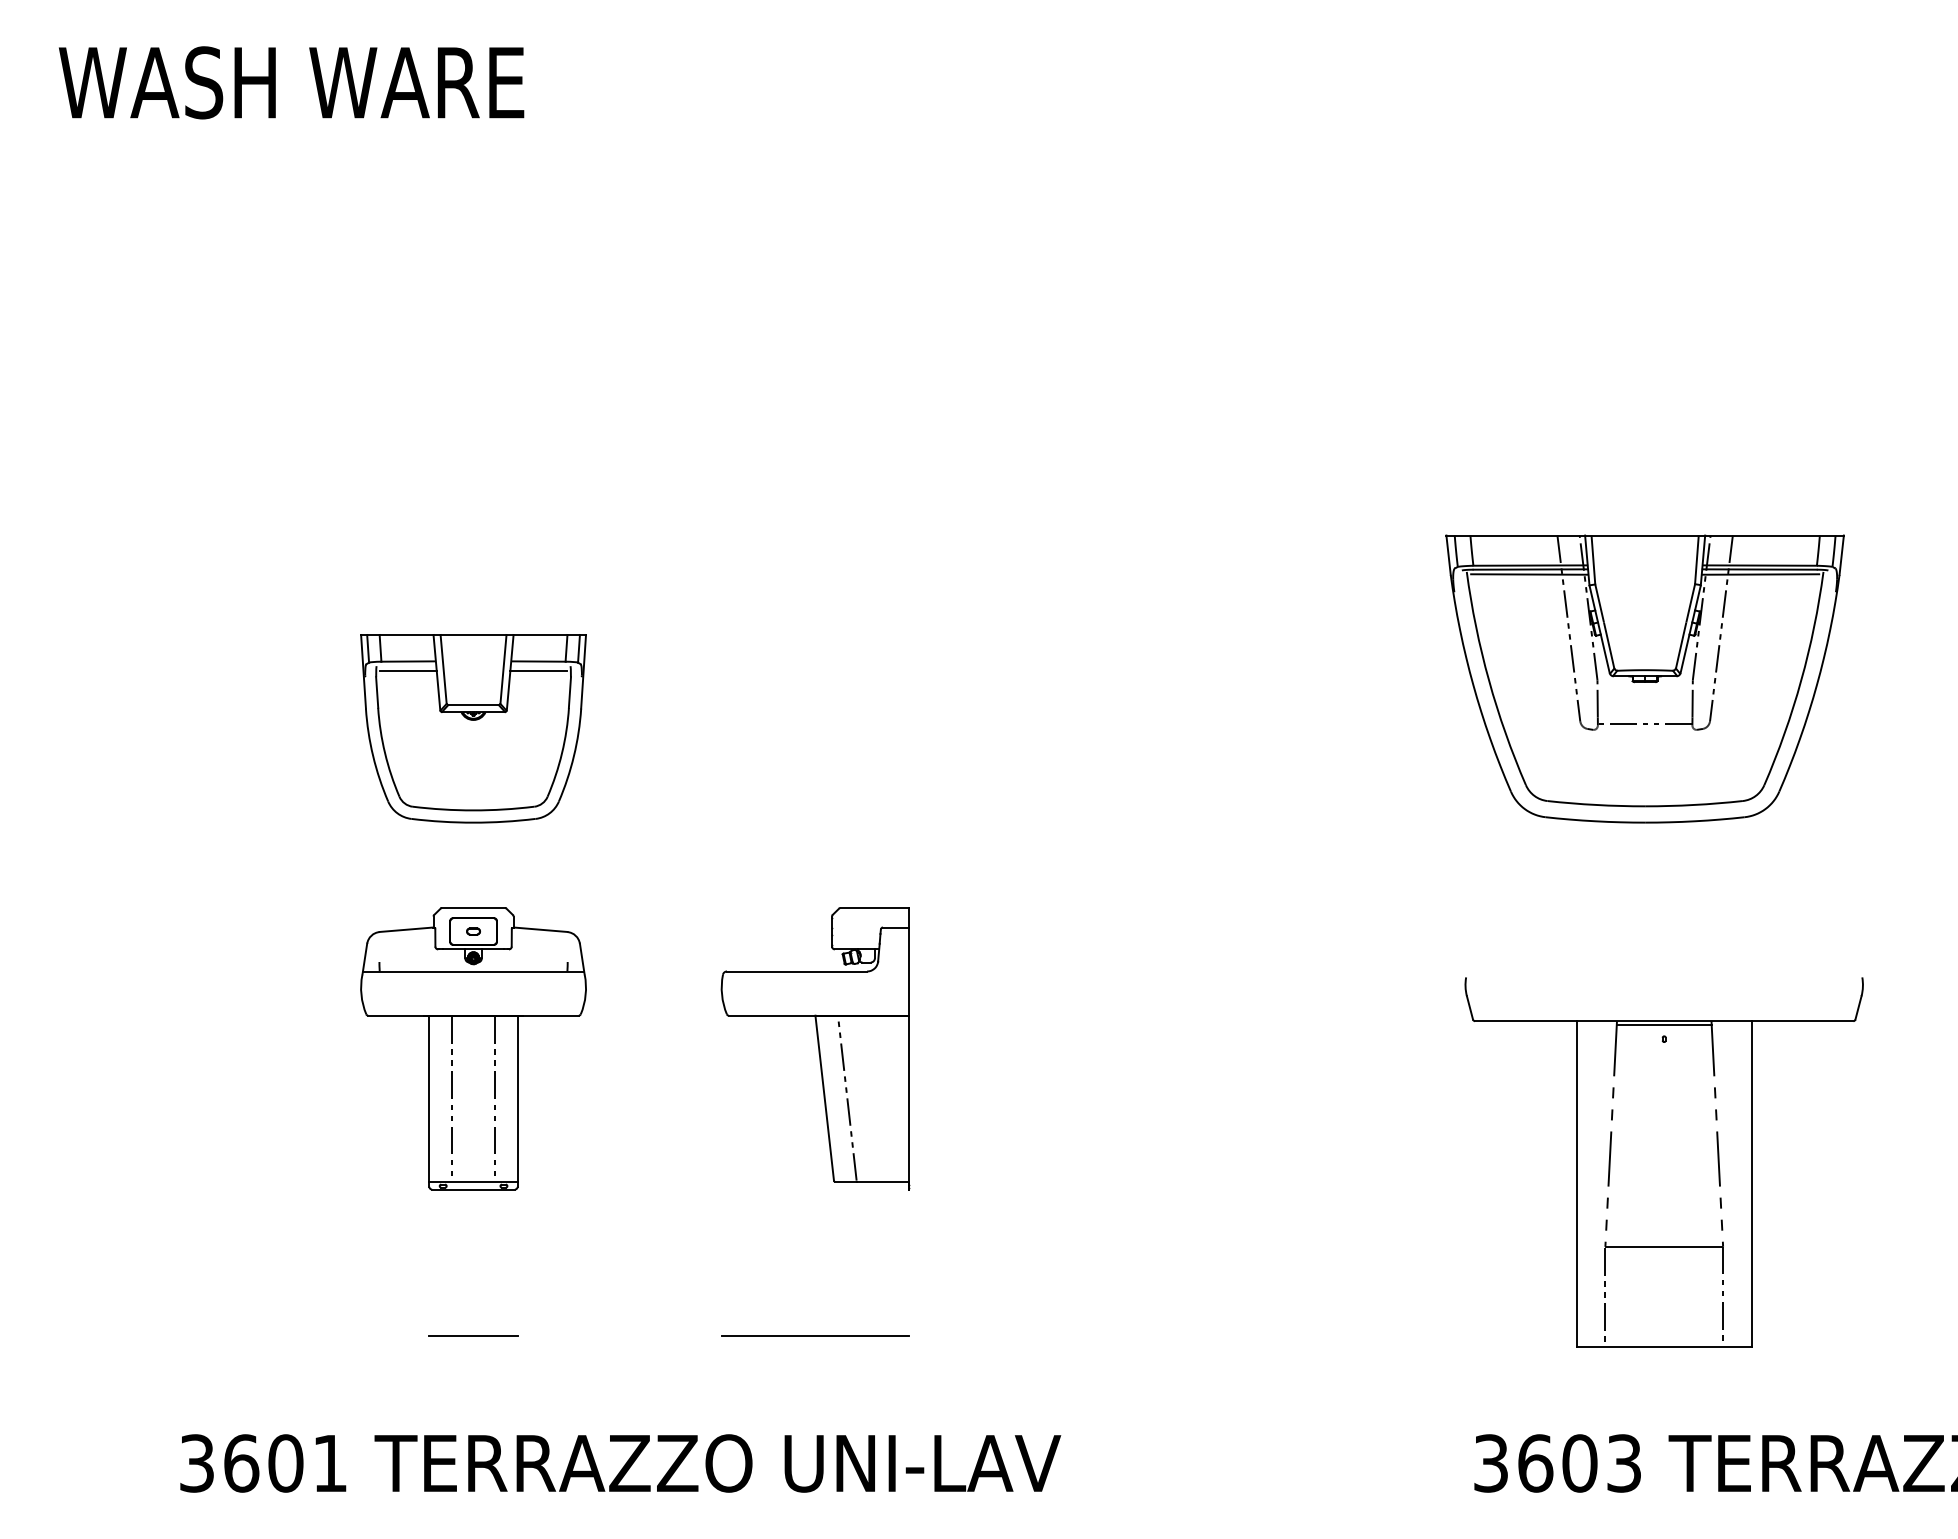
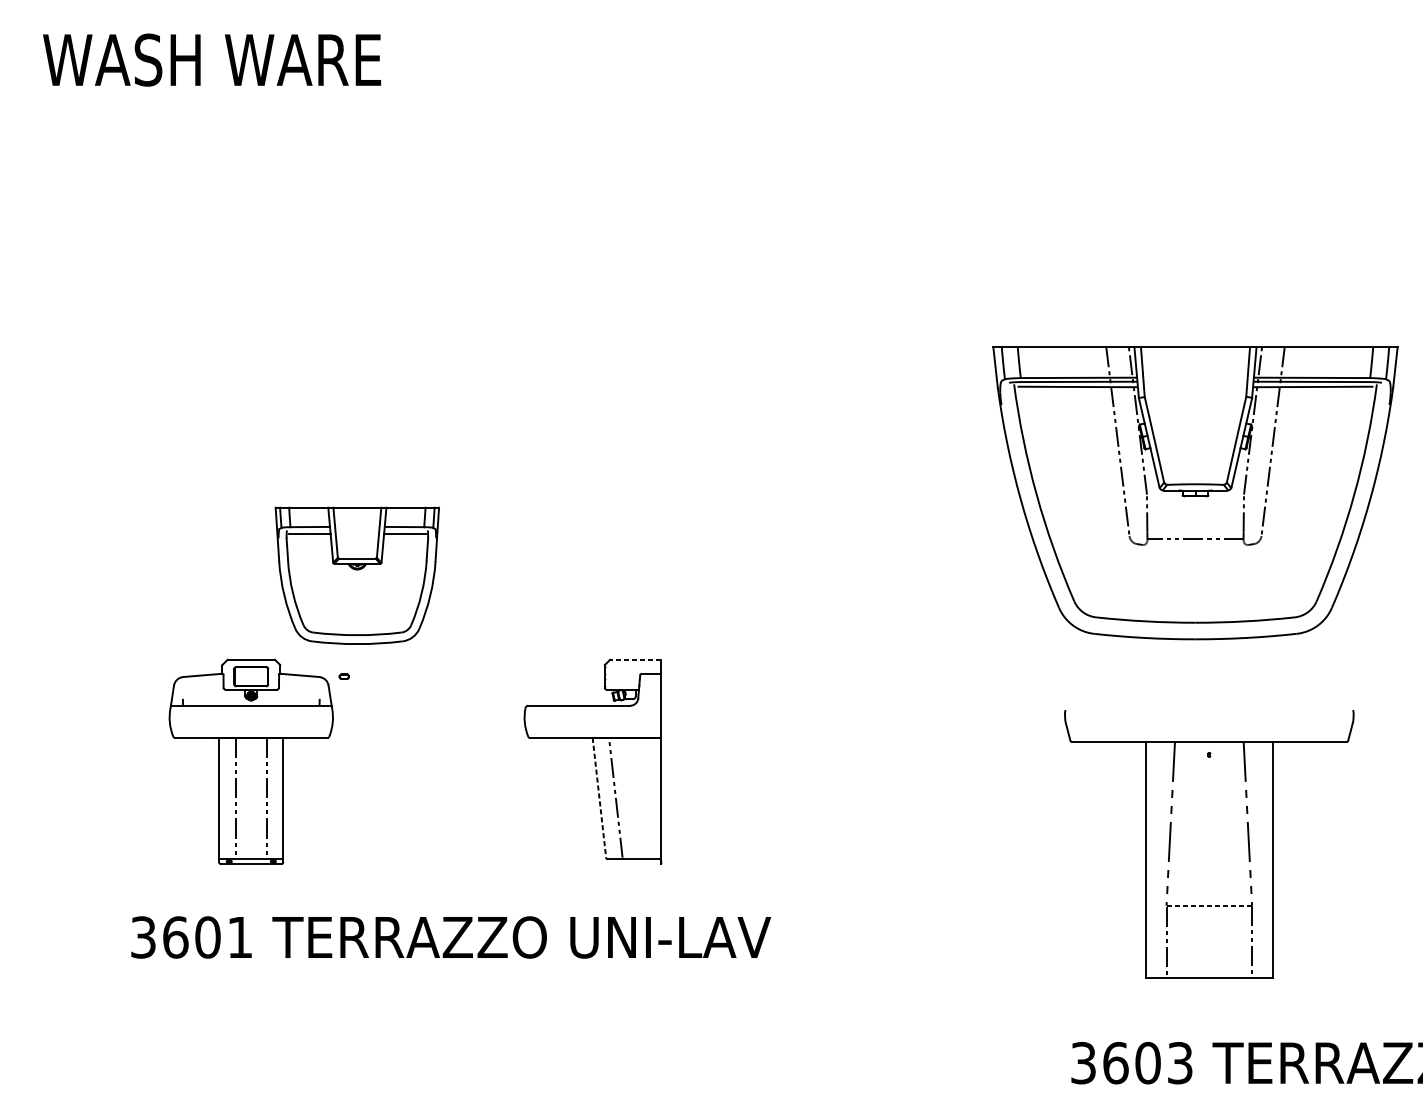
part: (1644, 678) -> (1194, 492), size x1.4
part: (473, 728) -> (357, 575), moved
line: (874, 908) -> (635, 659), solid -> dashed
line: (1663, 1025) -> (1208, 744), removed
part: (473, 1048) -> (251, 761), moved
line: (824, 1098) -> (599, 798), solid -> dashed
line: (1663, 1247) -> (1208, 906), solid -> dashed
line: (473, 1335) -> (344, 970), removed
line: (815, 1335) -> (592, 970), removed
text: (620, 1463) -> (451, 937), moved

